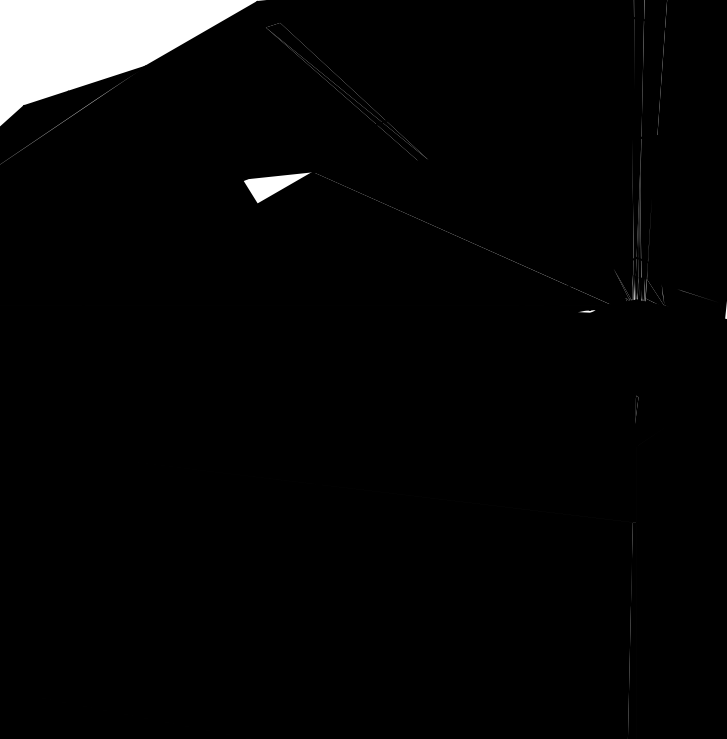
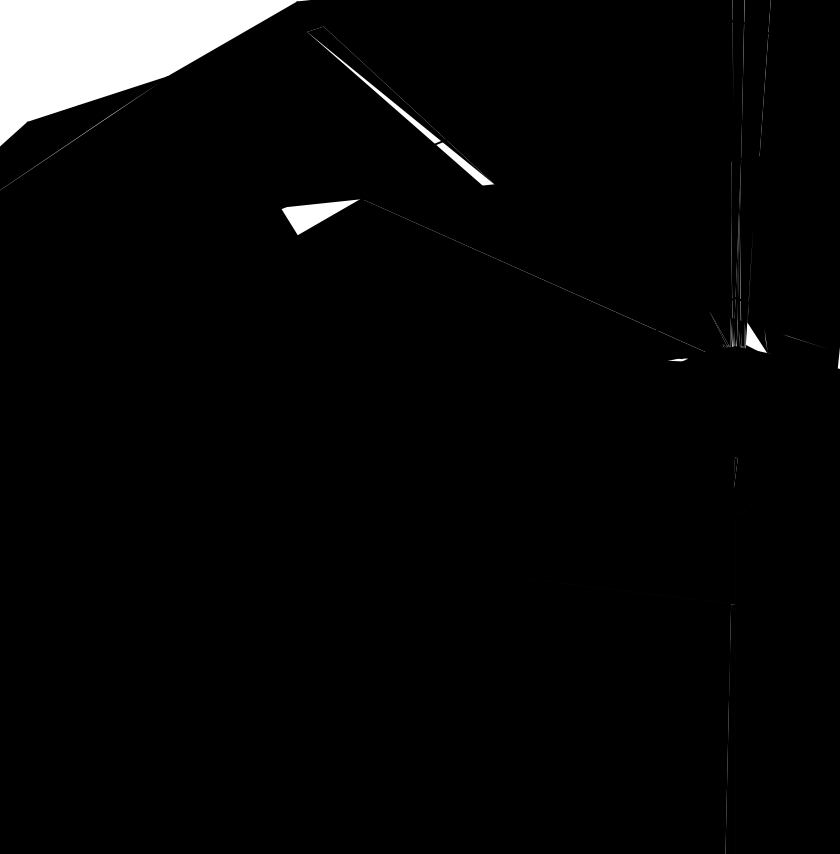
fill: (347, 93) -> (401, 108), removed
fill: (654, 292) -> (756, 337), removed

